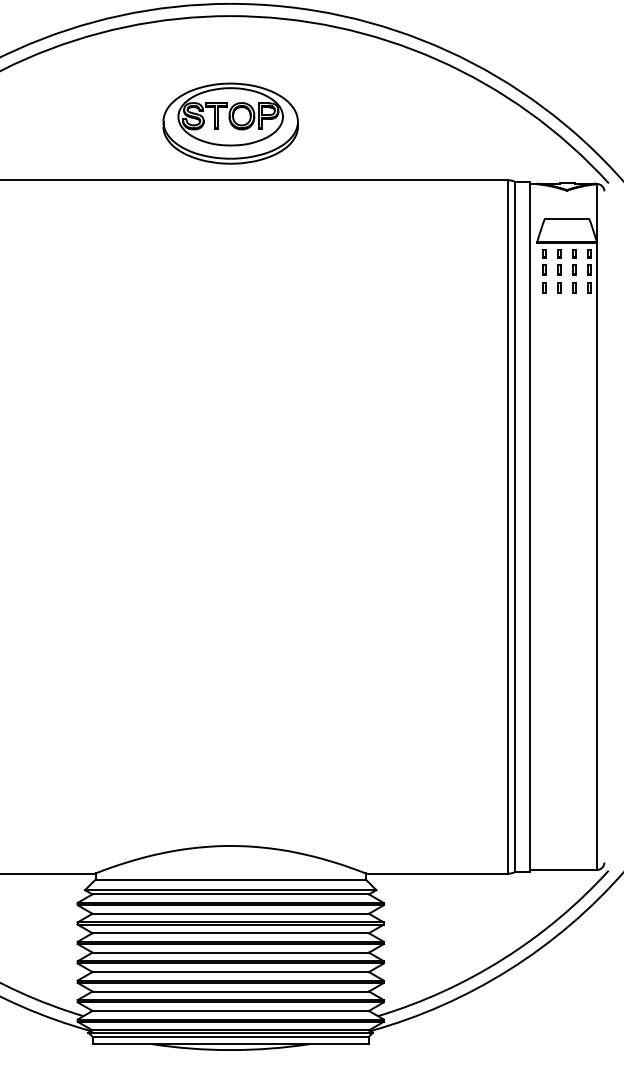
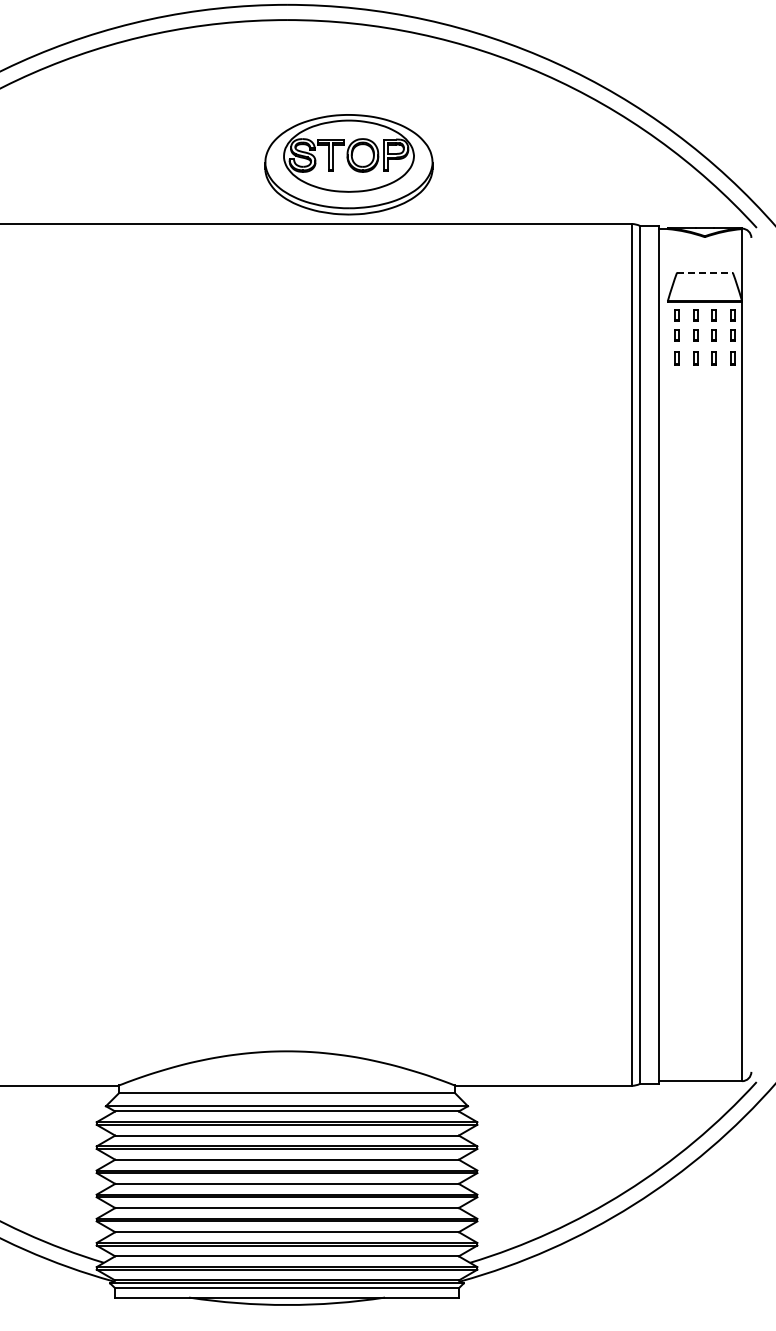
part: (230, 123) -> (348, 164), moved
line: (566, 219) -> (704, 272), solid -> dashed

